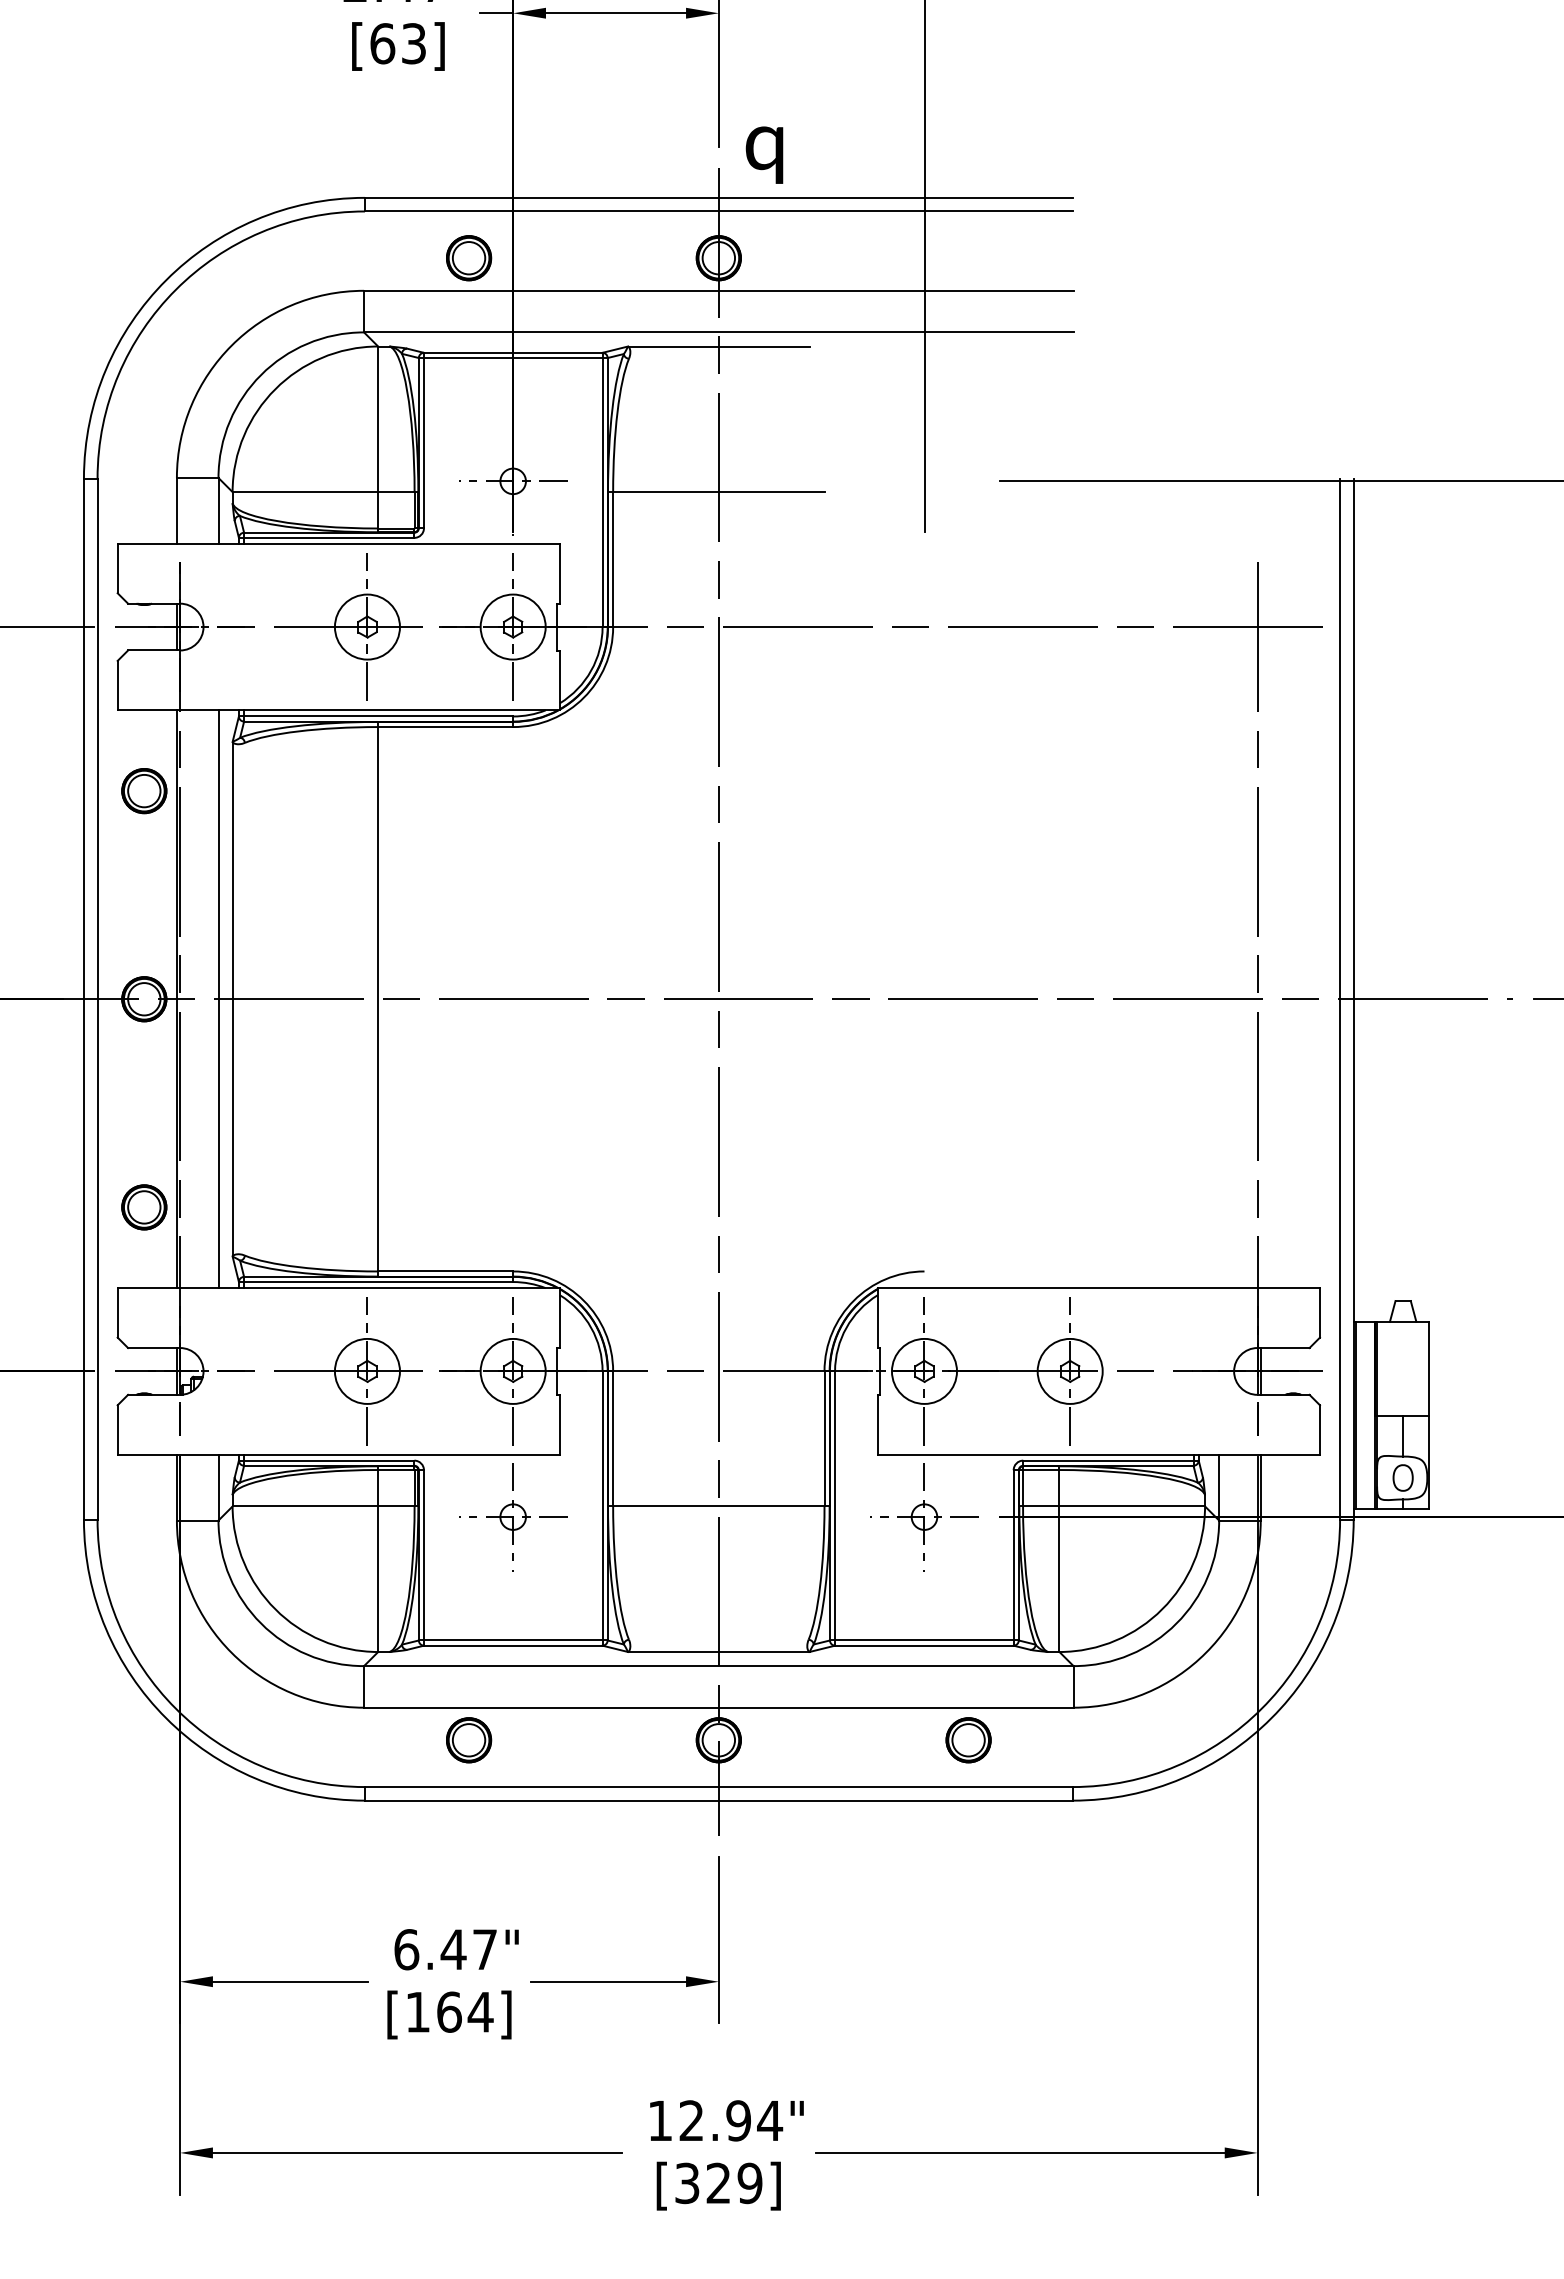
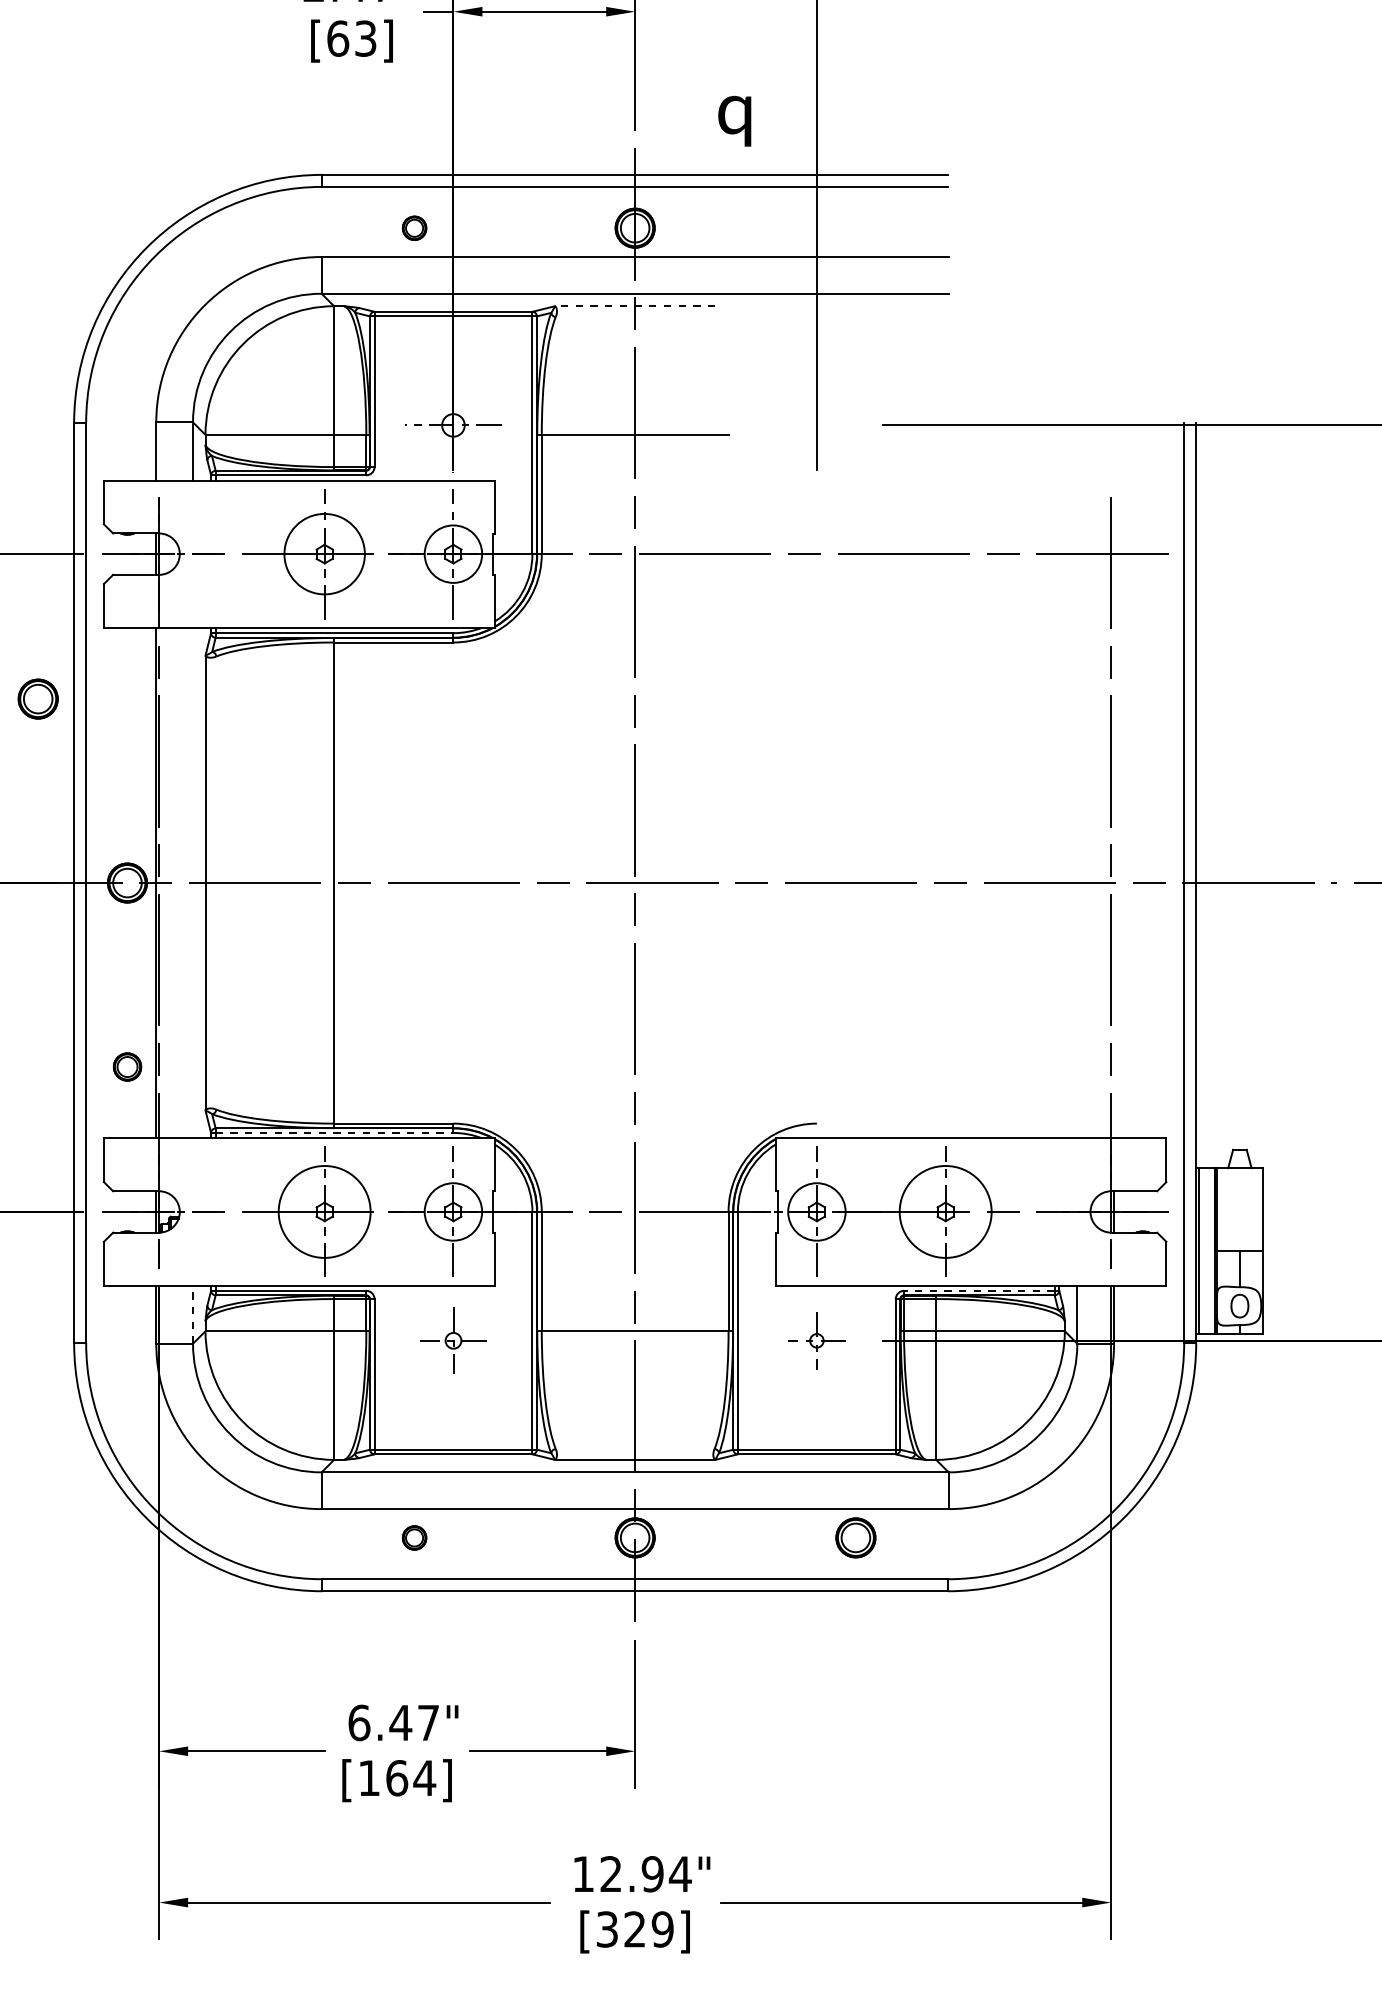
text: (764, 154) -> (734, 120), moved
part: (469, 258) -> (414, 228), size x0.6
line: (718, 346) -> (634, 306), solid -> dashed
circle: (366, 626) -> (323, 553), size x1.4
part: (144, 791) -> (38, 699), moved
line: (218, 999) -> (193, 883), removed
part: (144, 1207) -> (127, 1067), size x0.7
line: (378, 1282) -> (334, 1133), solid -> dashed
circle: (366, 1370) -> (323, 1211), size x1.6
circle: (1069, 1370) -> (945, 1211), size x1.6
line: (1107, 1460) -> (978, 1290), solid -> dashed
line: (218, 1487) -> (193, 1314), solid -> dashed
part: (513, 1517) -> (453, 1341), size x0.7
part: (924, 1517) -> (816, 1341), size x0.6
part: (469, 1740) -> (414, 1538), size x0.6

